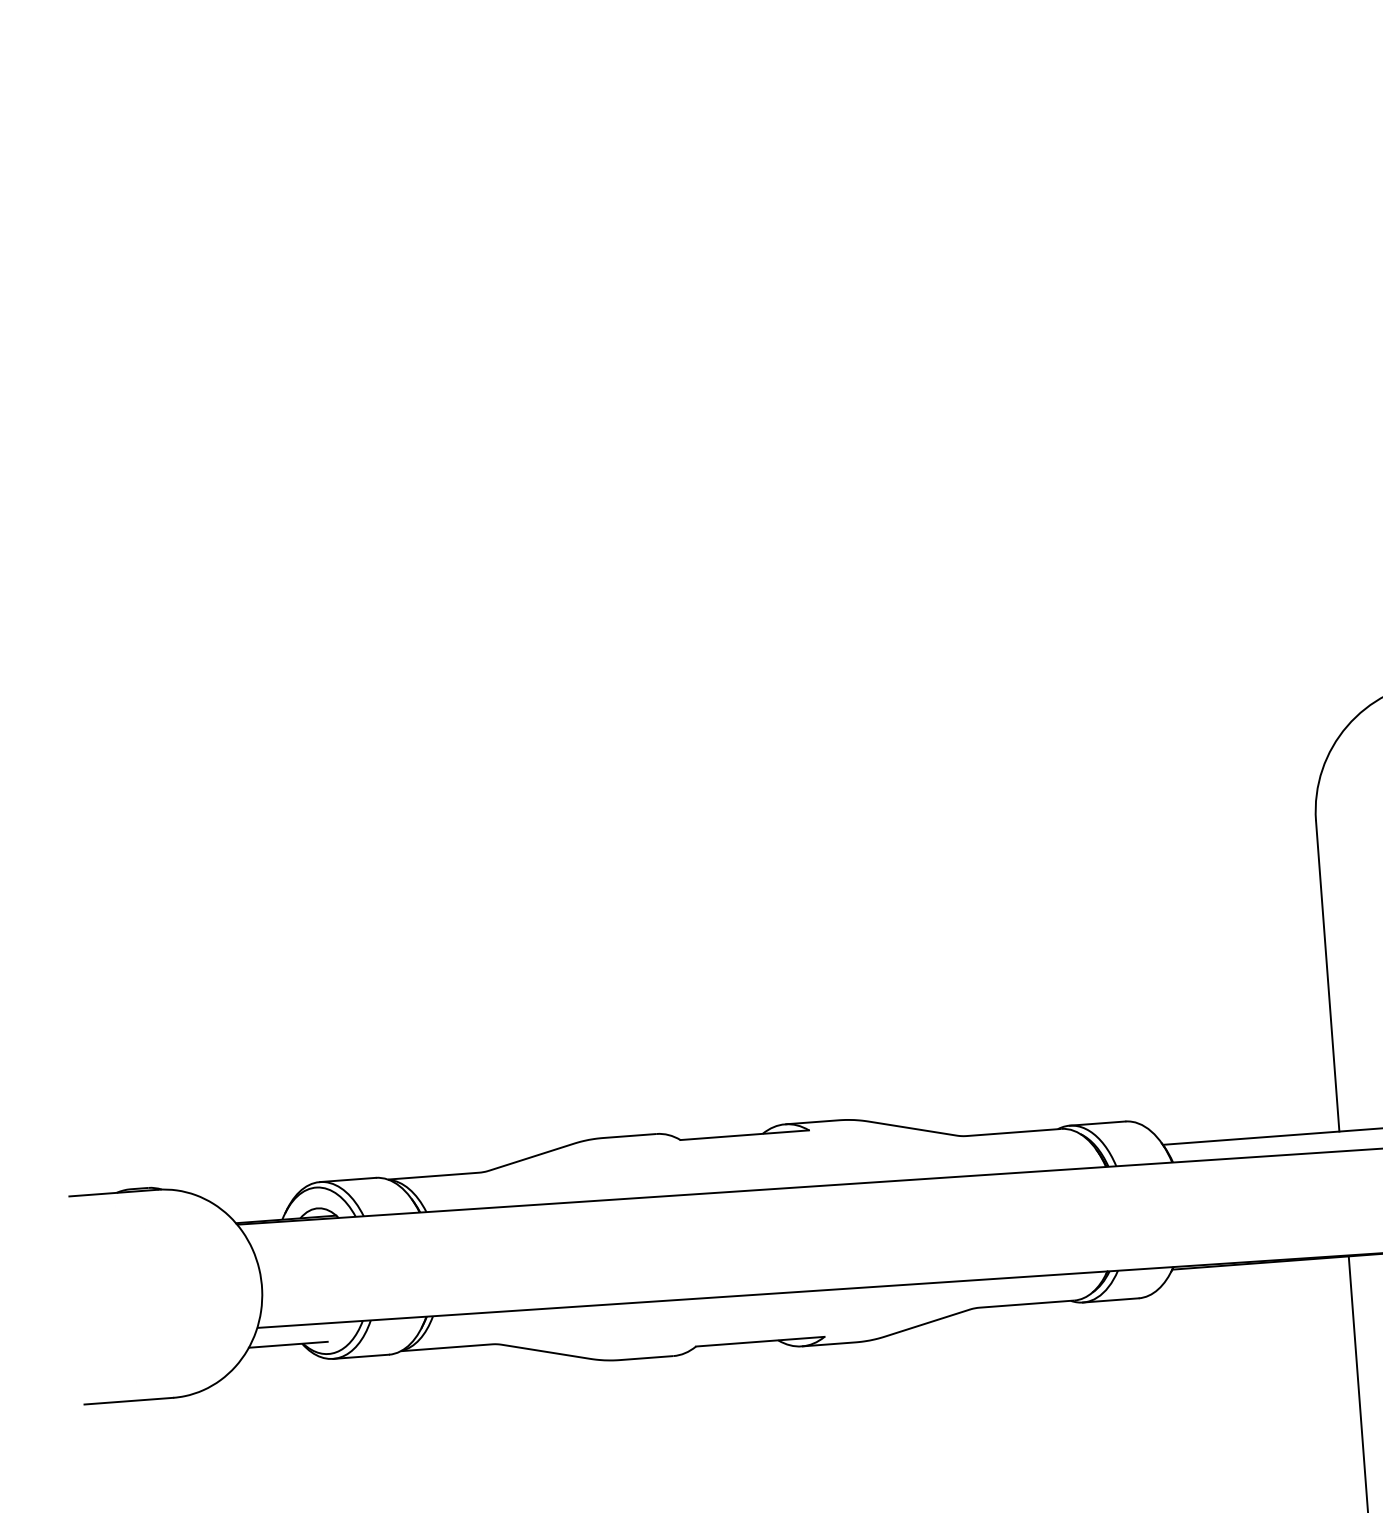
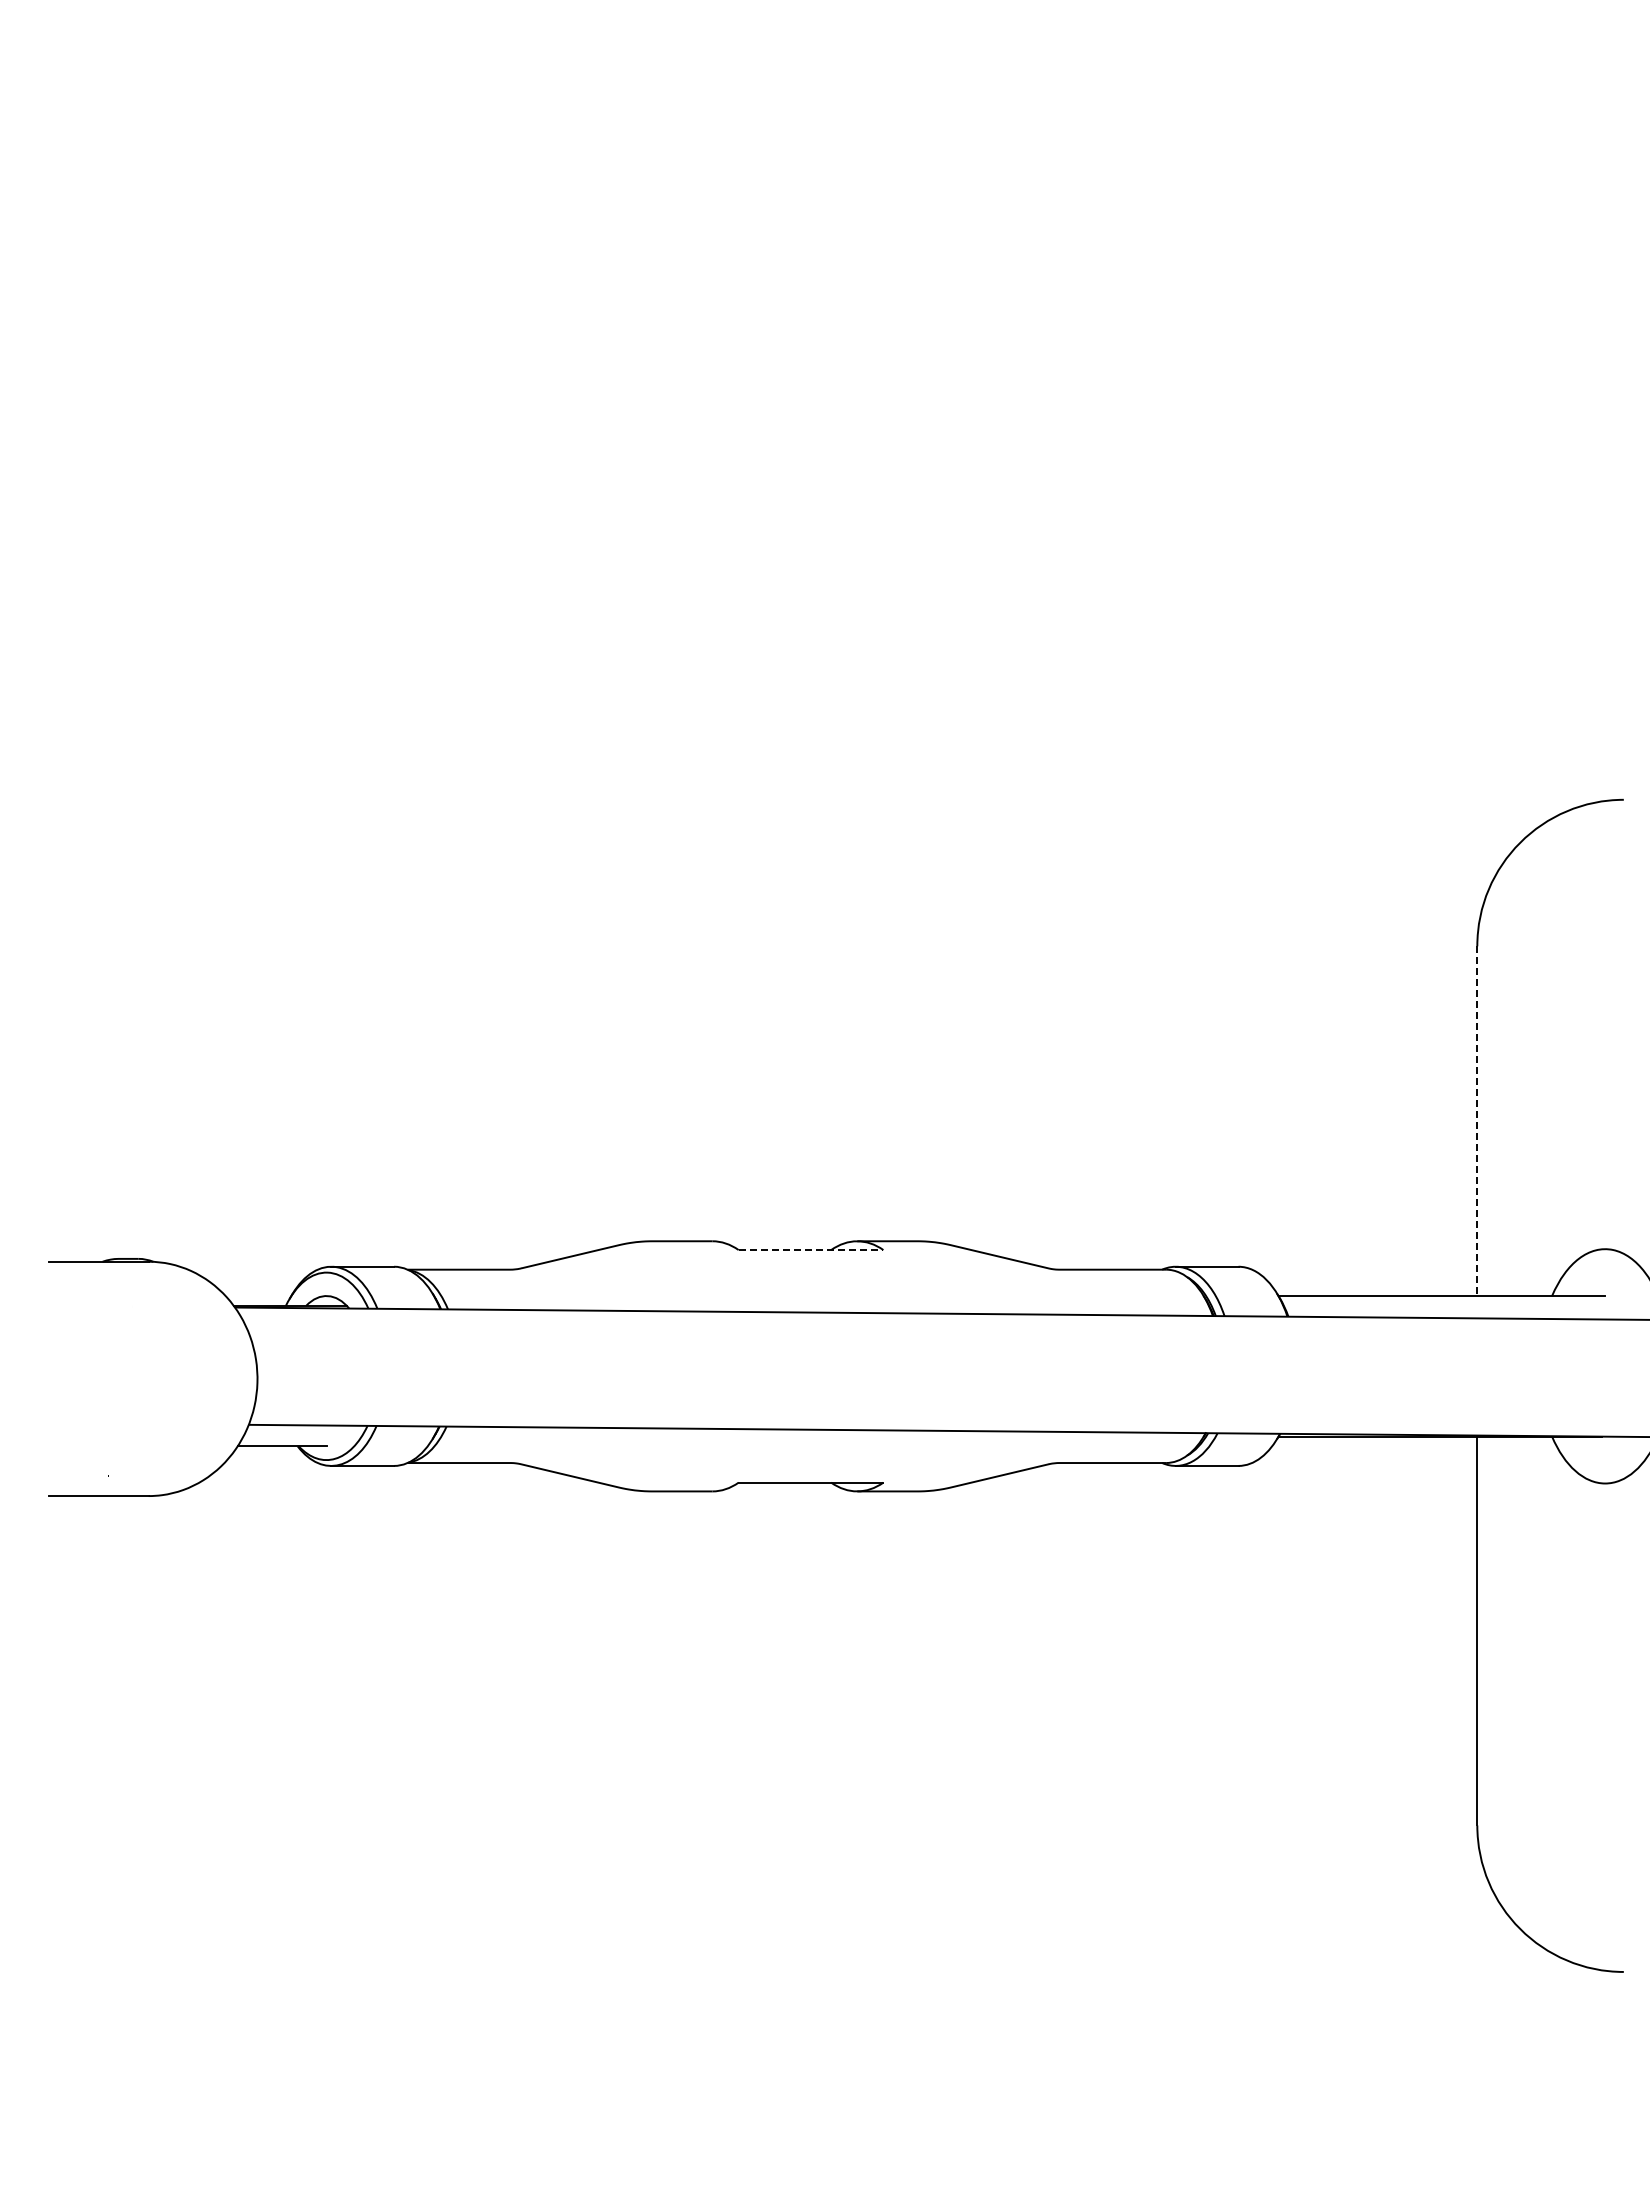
line: (1327, 976) -> (1477, 1121), solid -> dashed
line: (745, 1135) -> (811, 1250), solid -> dashed

